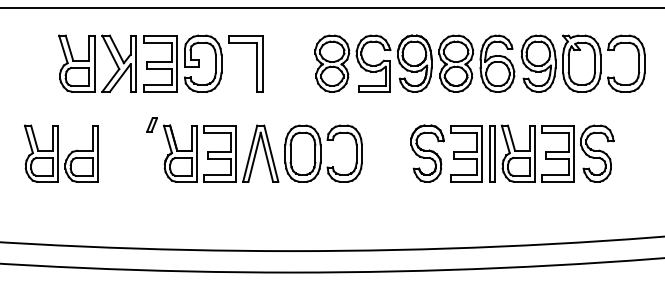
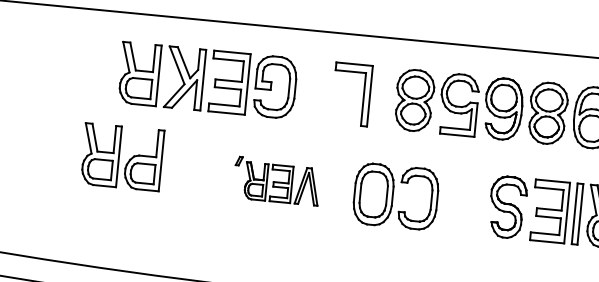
part: (256, 63) -> (363, 95), moved
part: (212, 149) -> (276, 180), size x0.6
part: (61, 153) -> (122, 156), moved

